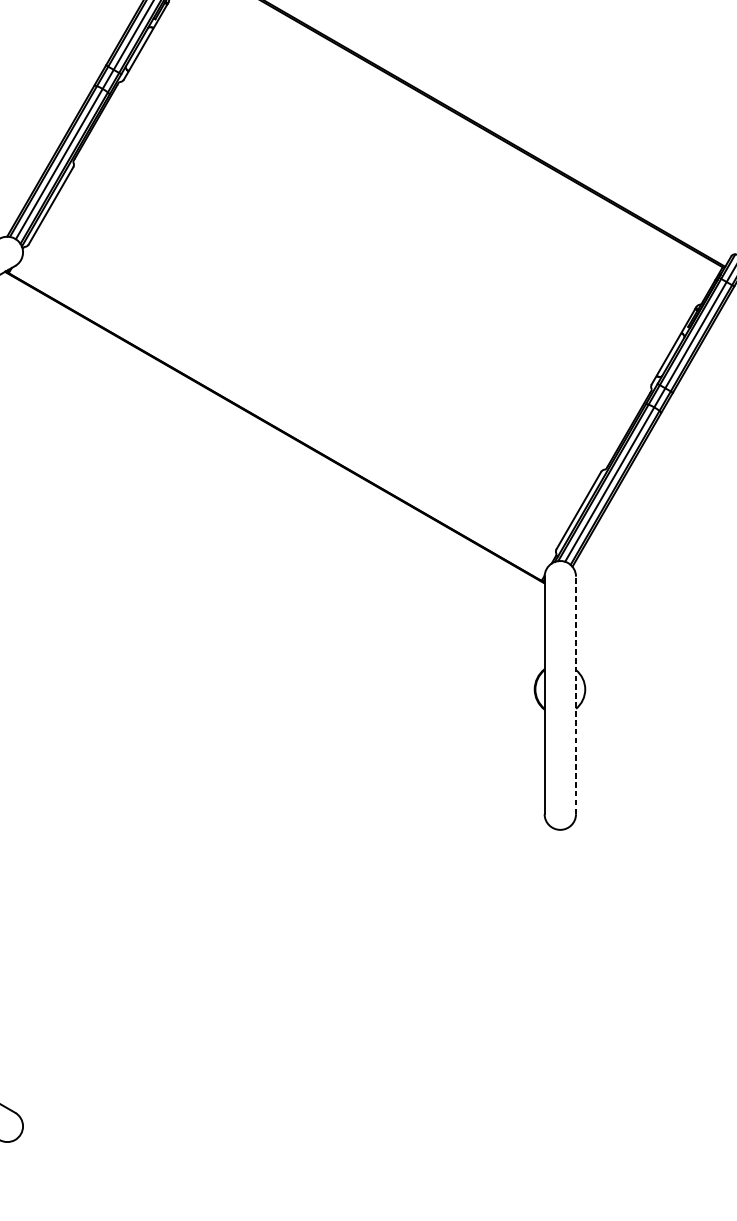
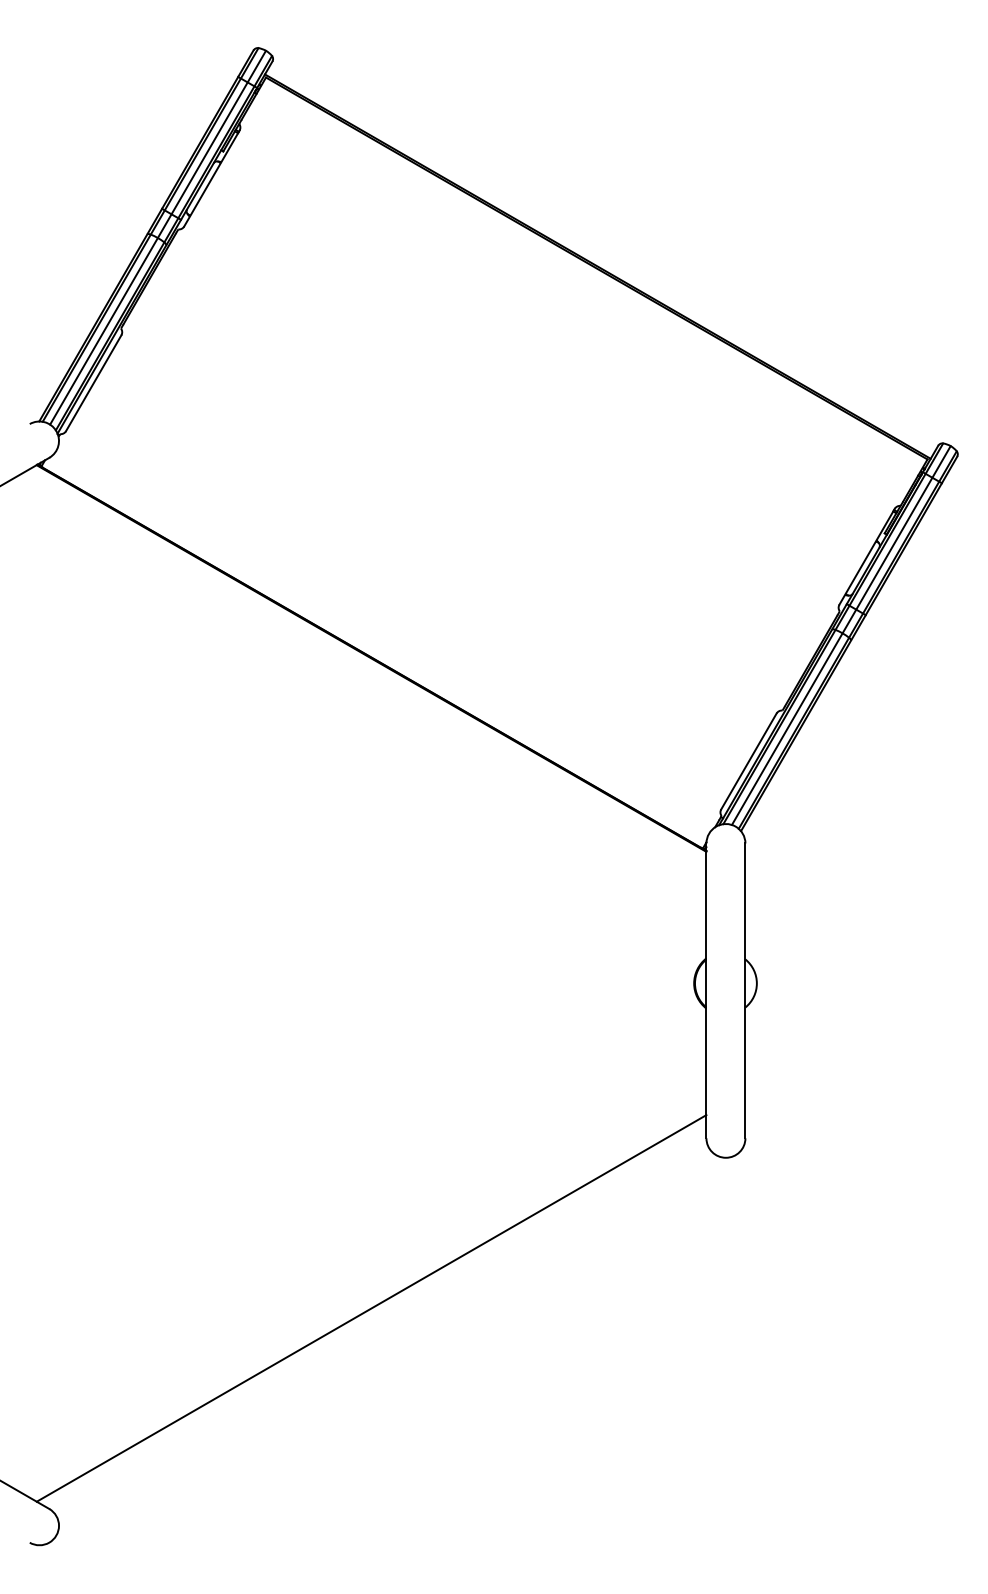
line: (576, 695) -> (745, 990), dashed -> solid
line: (274, 951) -> (371, 1308), added

